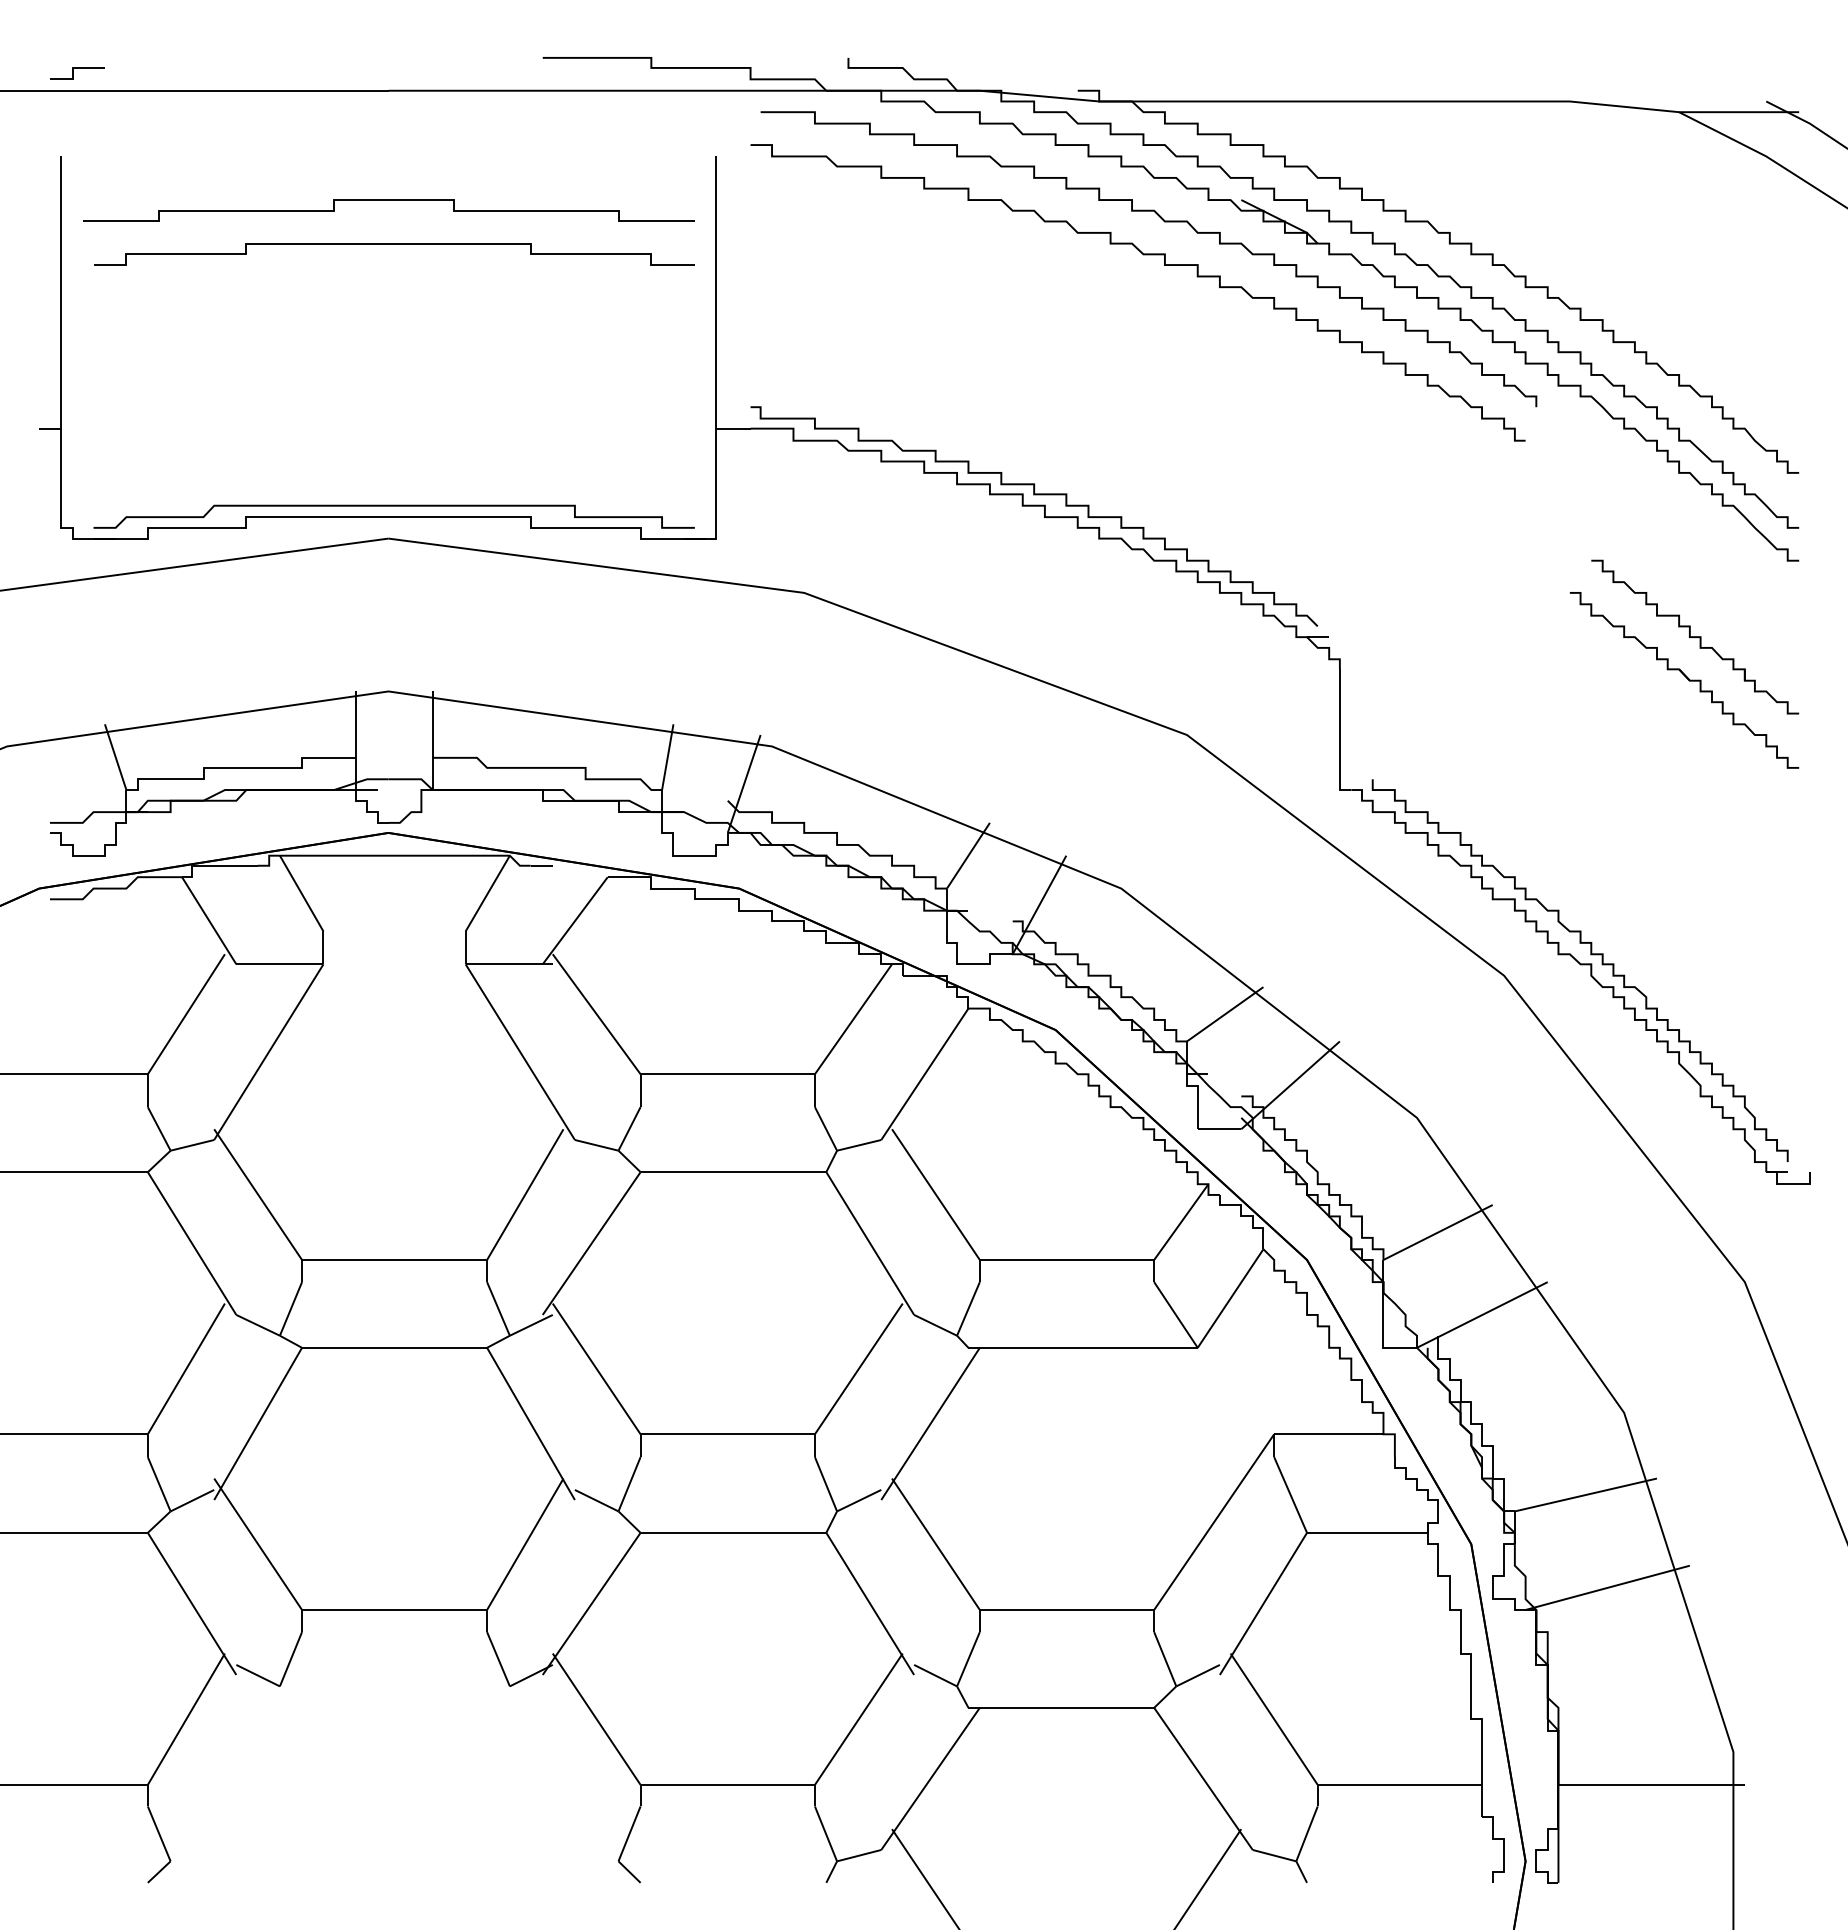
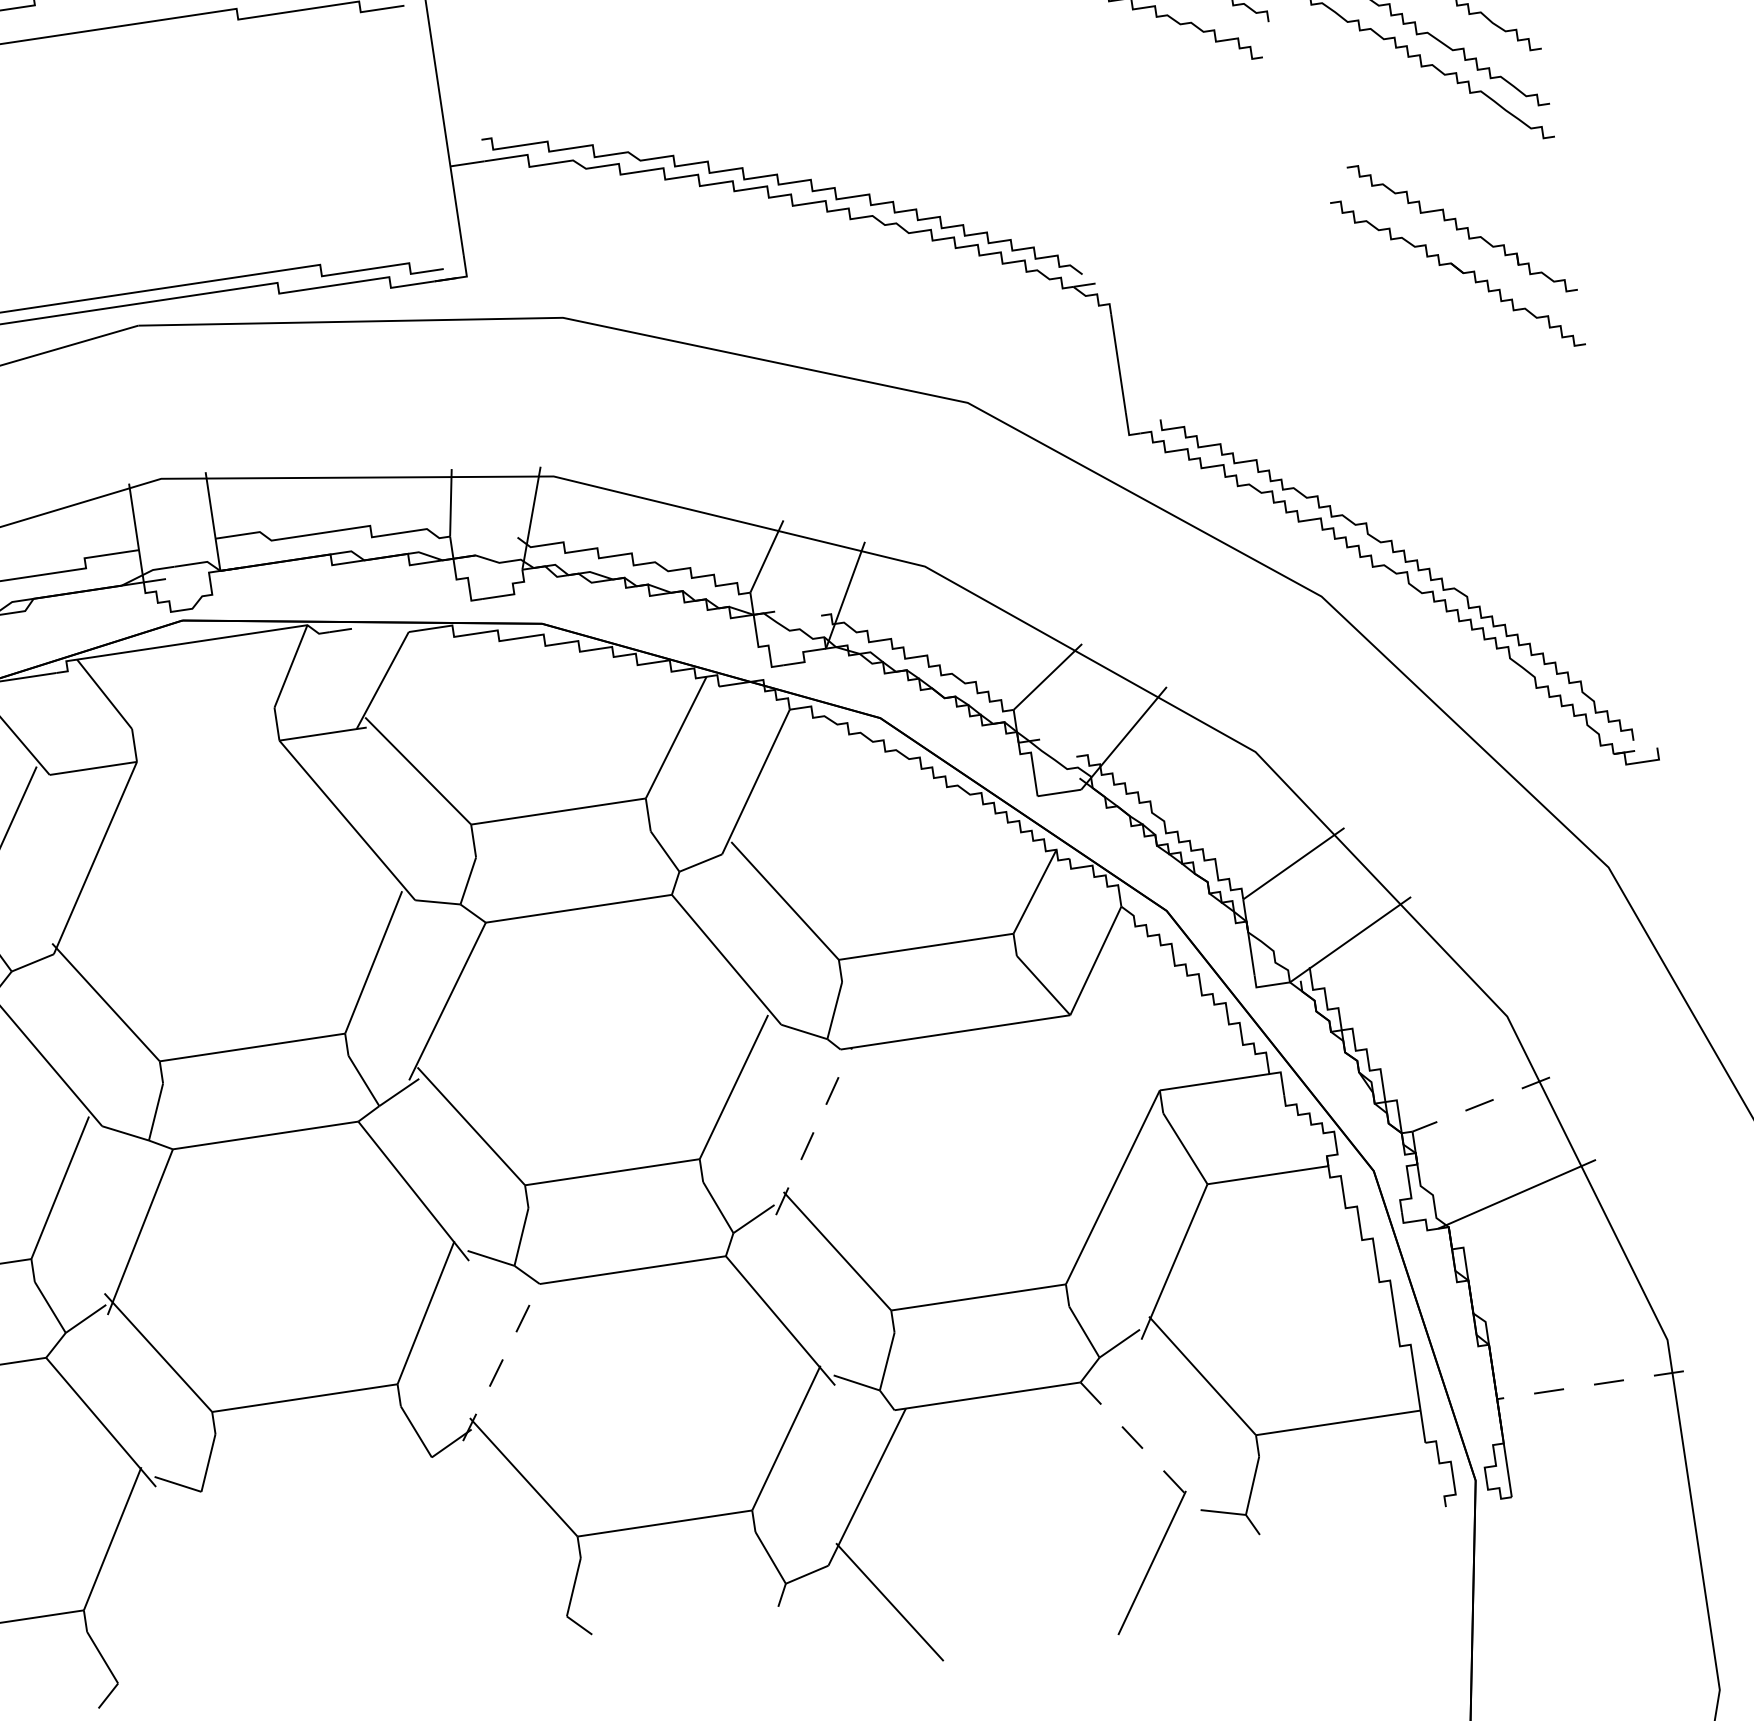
line: (930, 1423) -> (813, 1131), solid -> dashed
line: (1585, 1494) -> (1480, 1104), solid -> dashed
line: (591, 1603) -> (501, 1362), solid -> dashed
line: (1203, 1779) -> (1140, 1446), solid -> dashed
line: (1651, 1784) -> (1590, 1384), solid -> dashed

